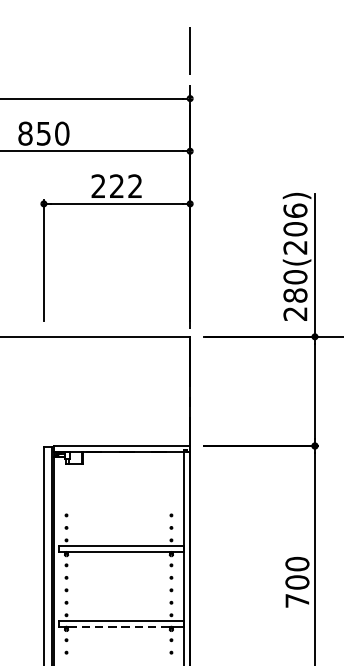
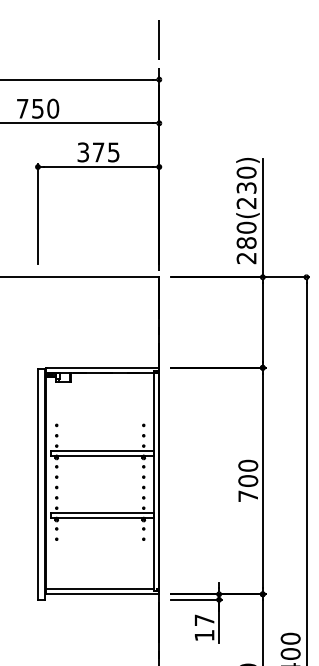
text: (25, 133) -> (22, 108), 850 -> 750
text: (116, 186) -> (98, 152), 222 -> 375
text: (295, 218) -> (246, 179), 280(206) -> 280(230)
line: (119, 627) -> (100, 518), dashed -> solid

